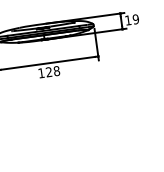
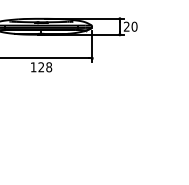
text: (131, 19) -> (130, 26), 19 -> 20

